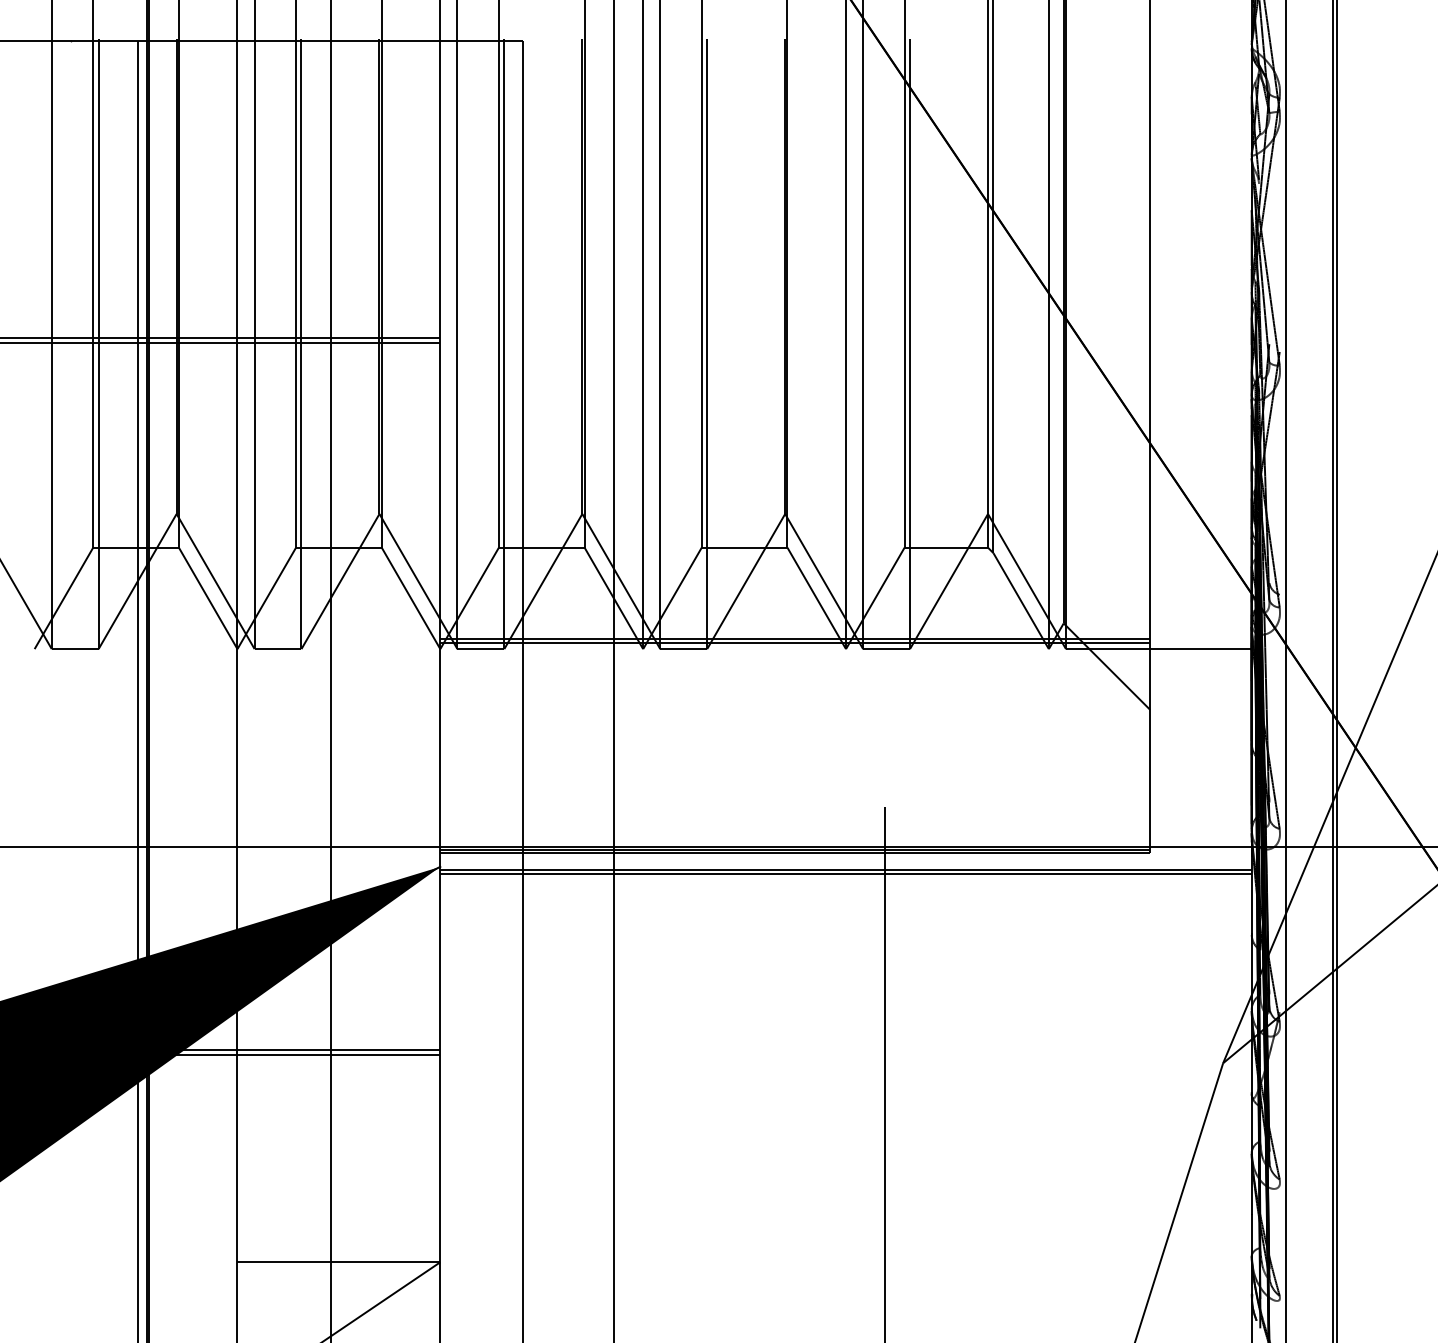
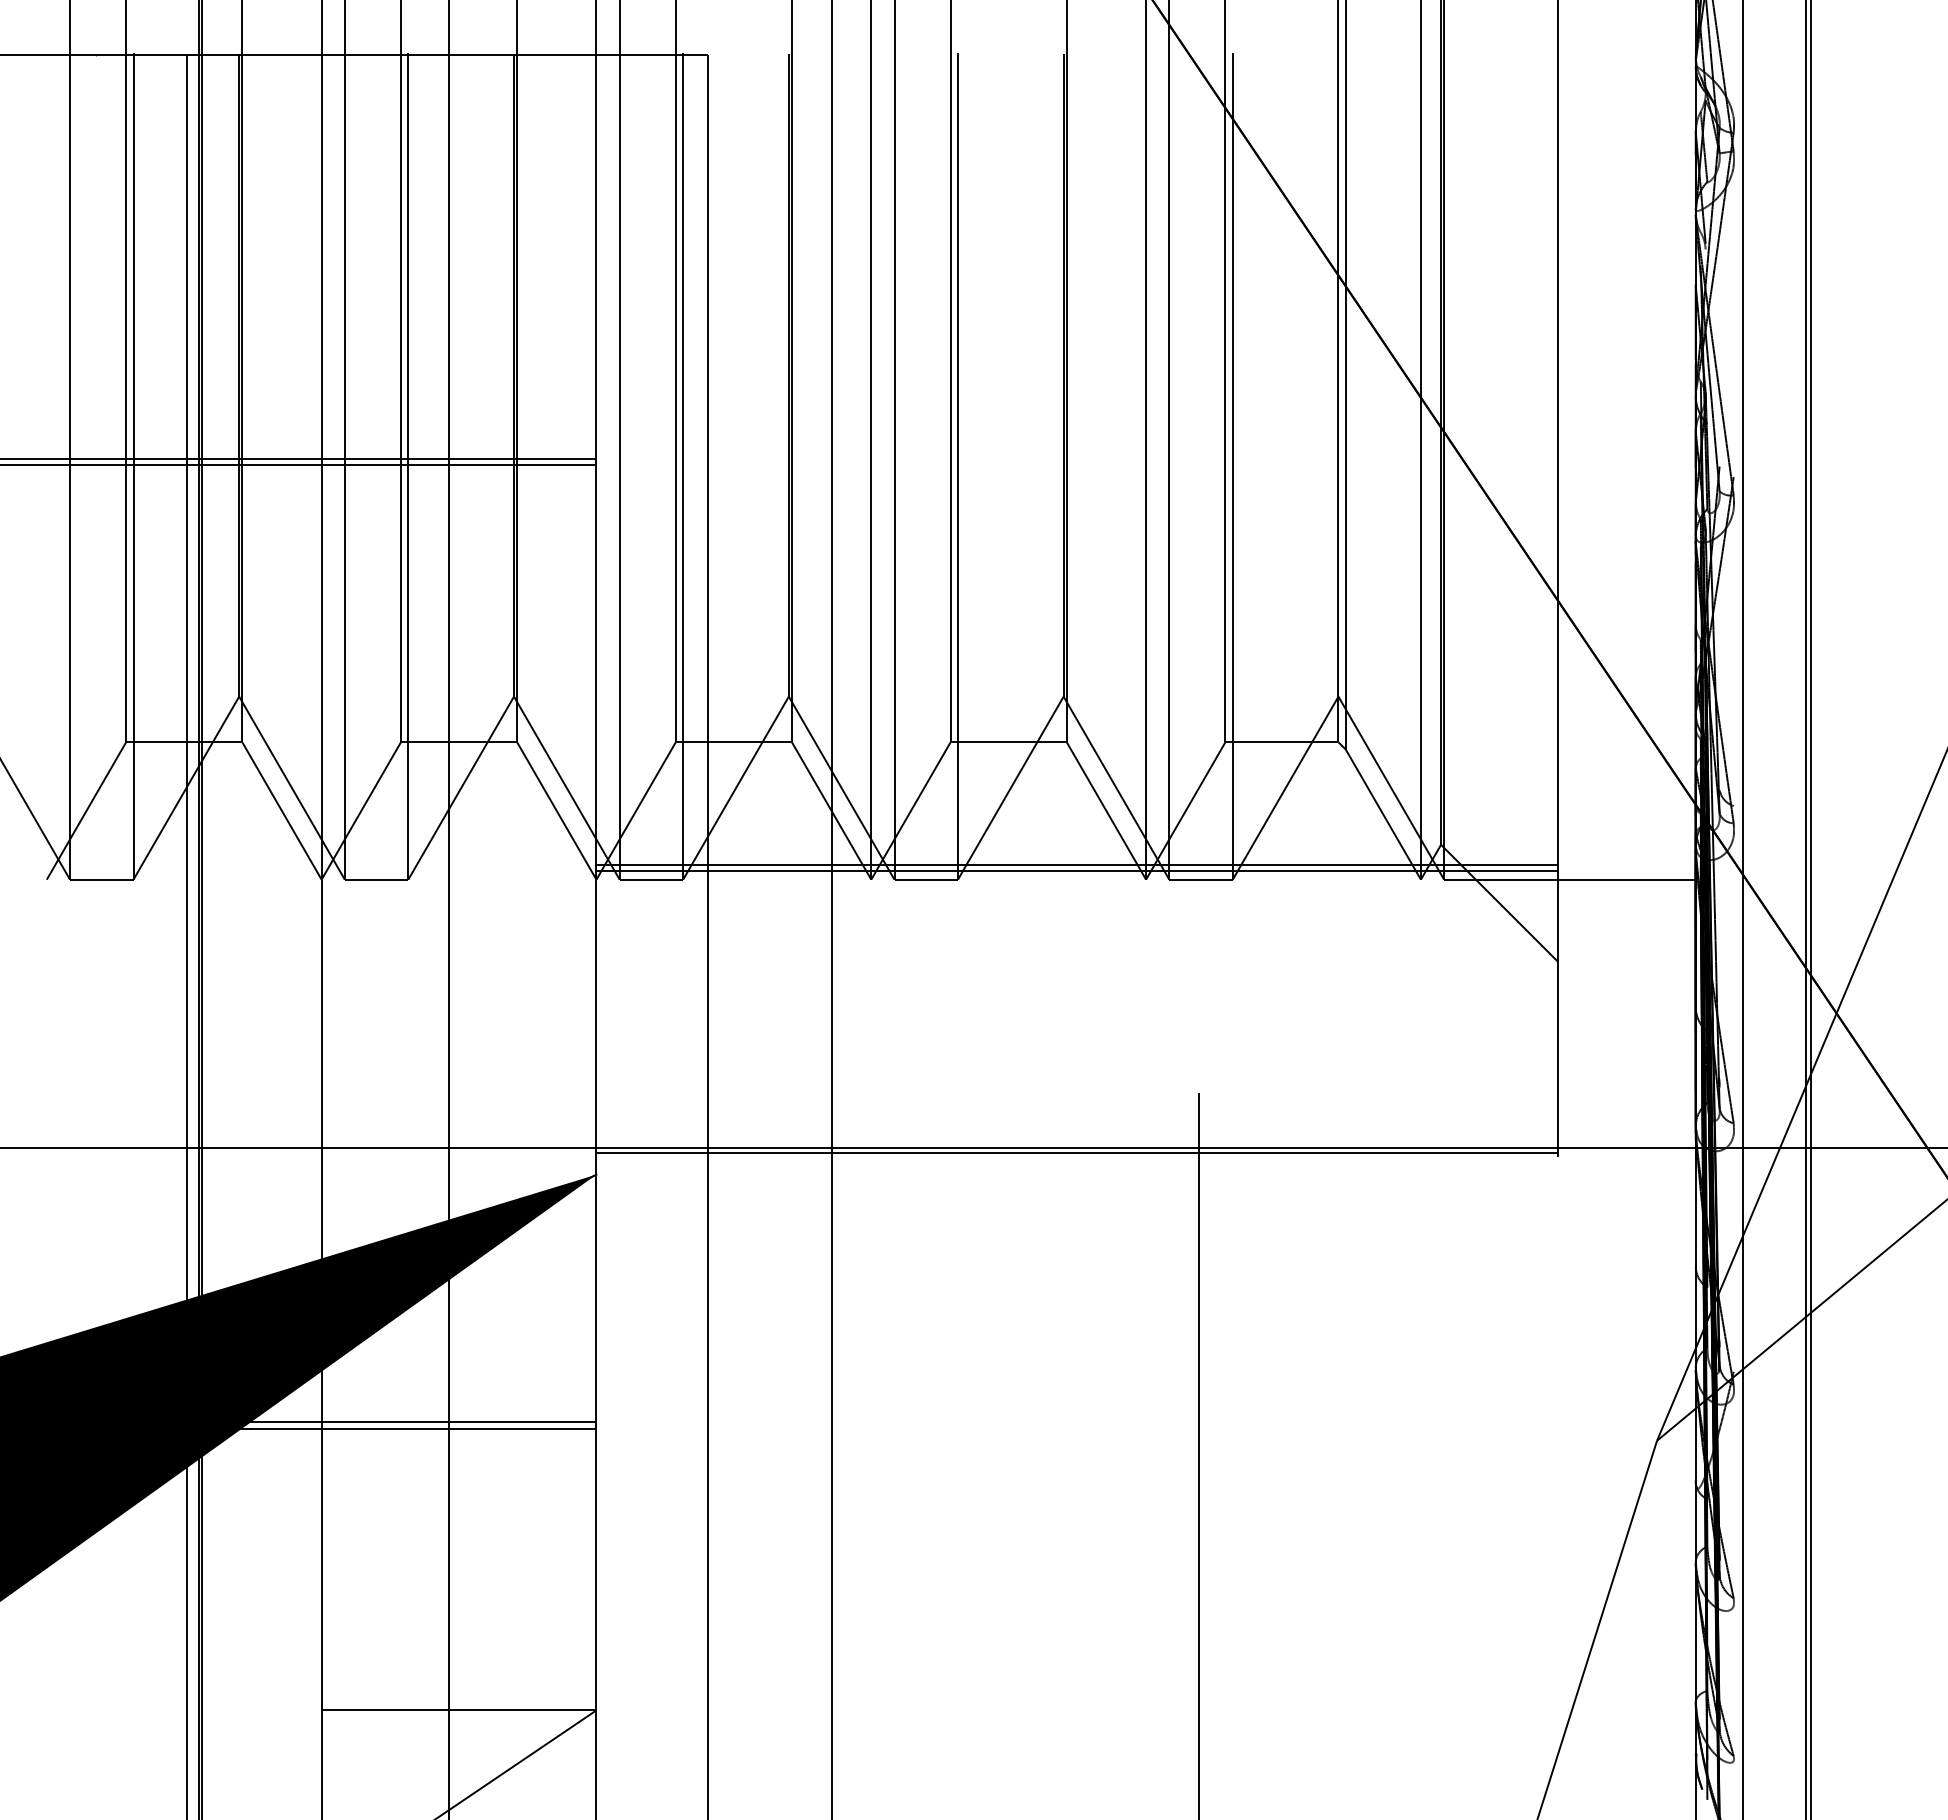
line: (795, 853) -> (1077, 1156), removed
line: (845, 870) -> (1145, 1179), removed
line: (845, 874) -> (1145, 1184), removed

